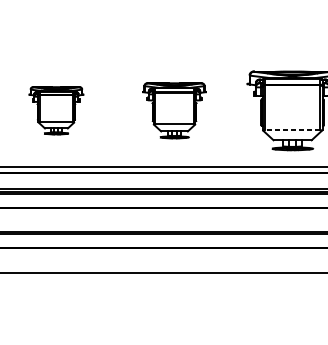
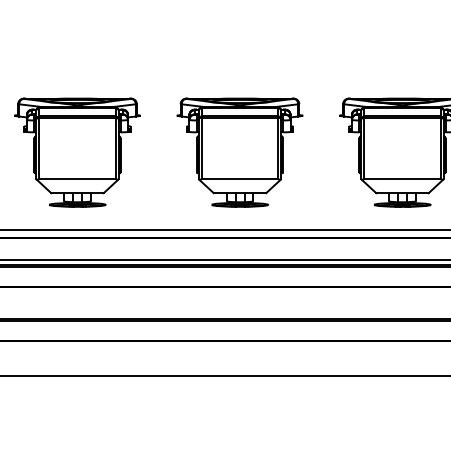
part: (56, 110) -> (77, 152), size x1.67
part: (174, 110) -> (239, 152), size x1.43
line: (291, 130) -> (401, 179), dashed -> solid

